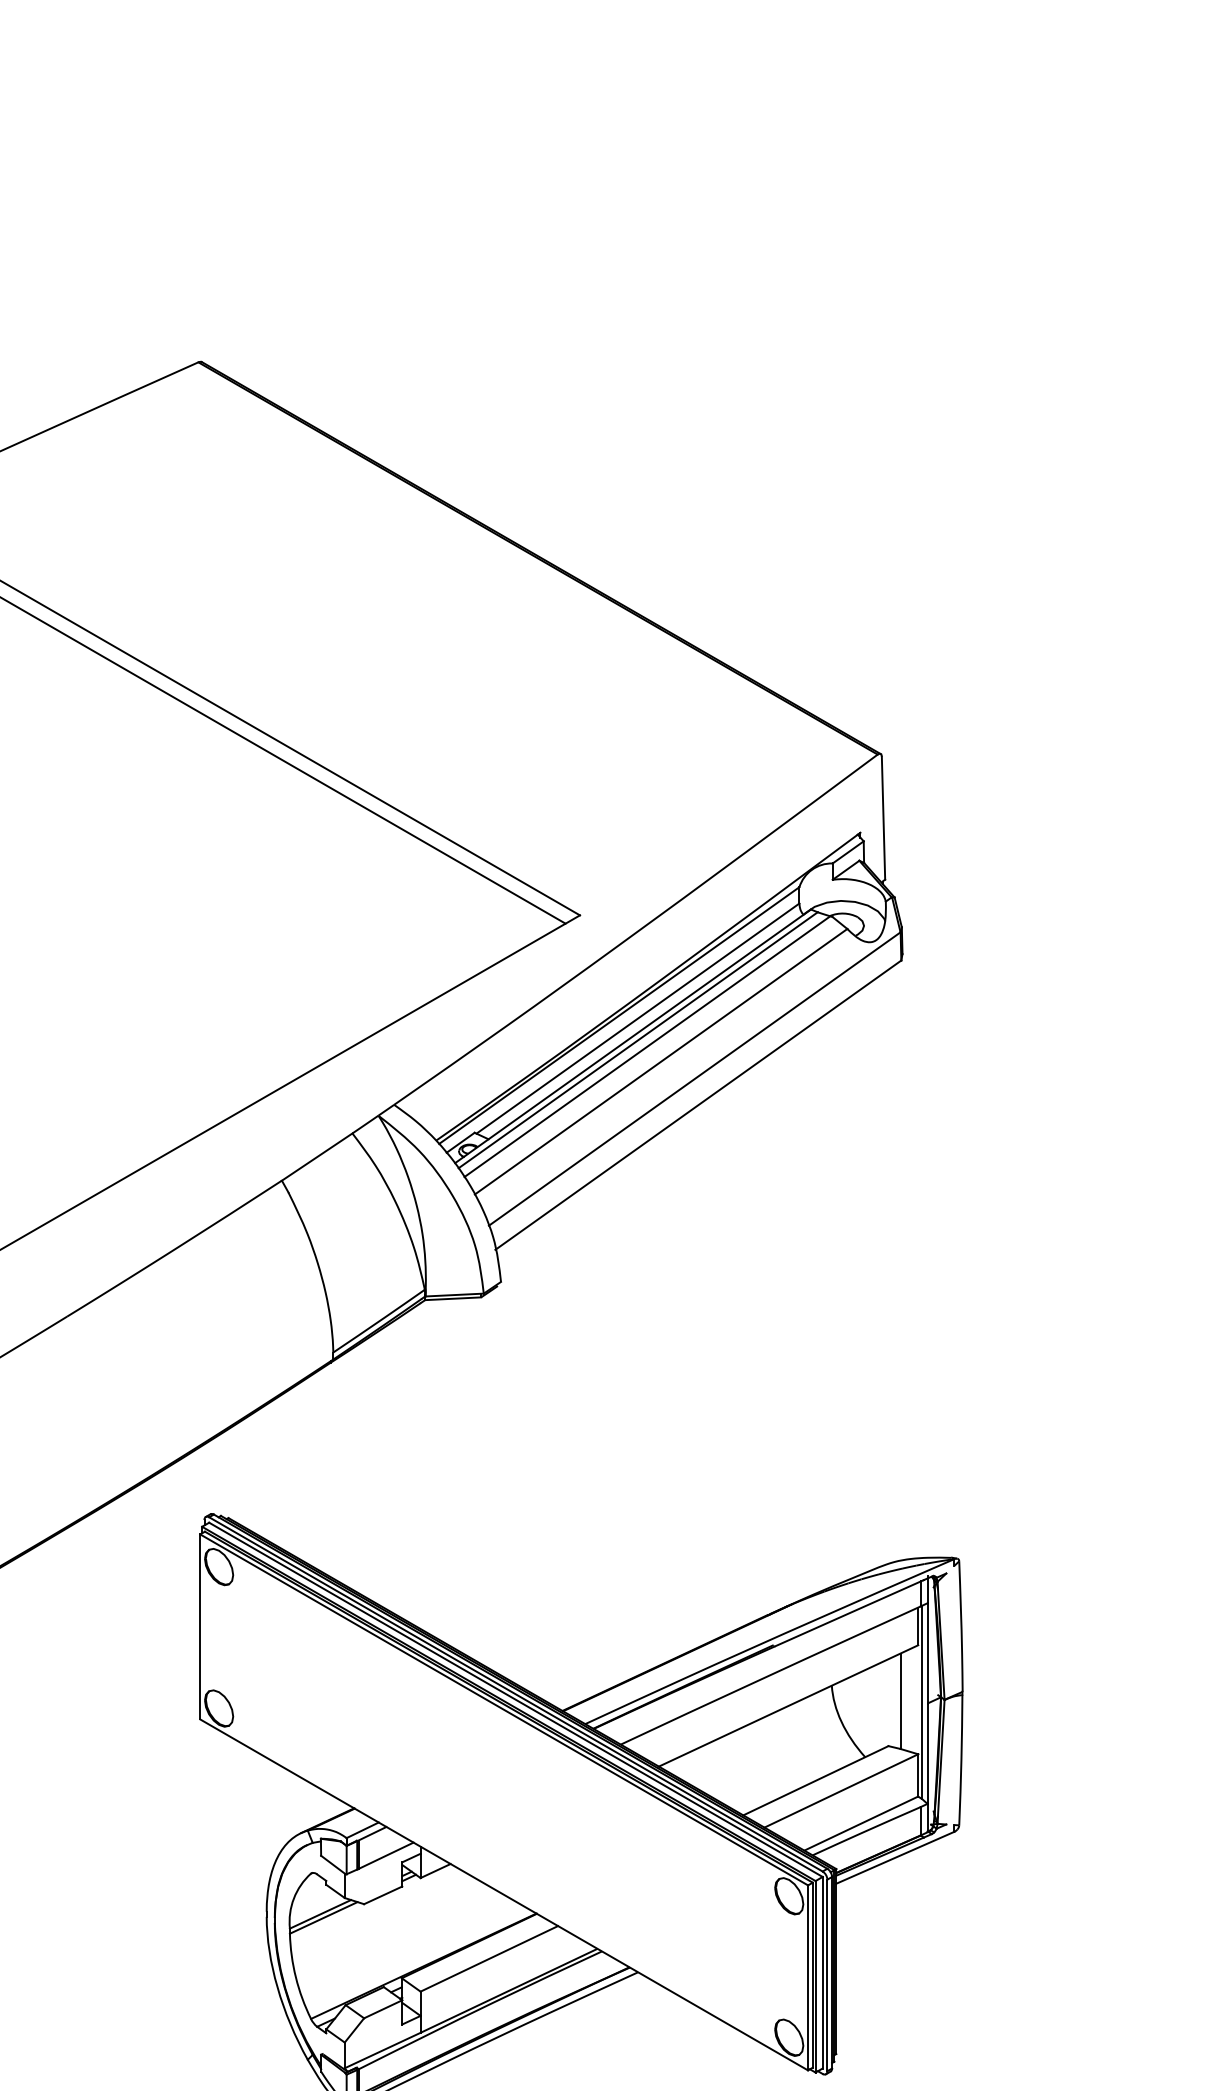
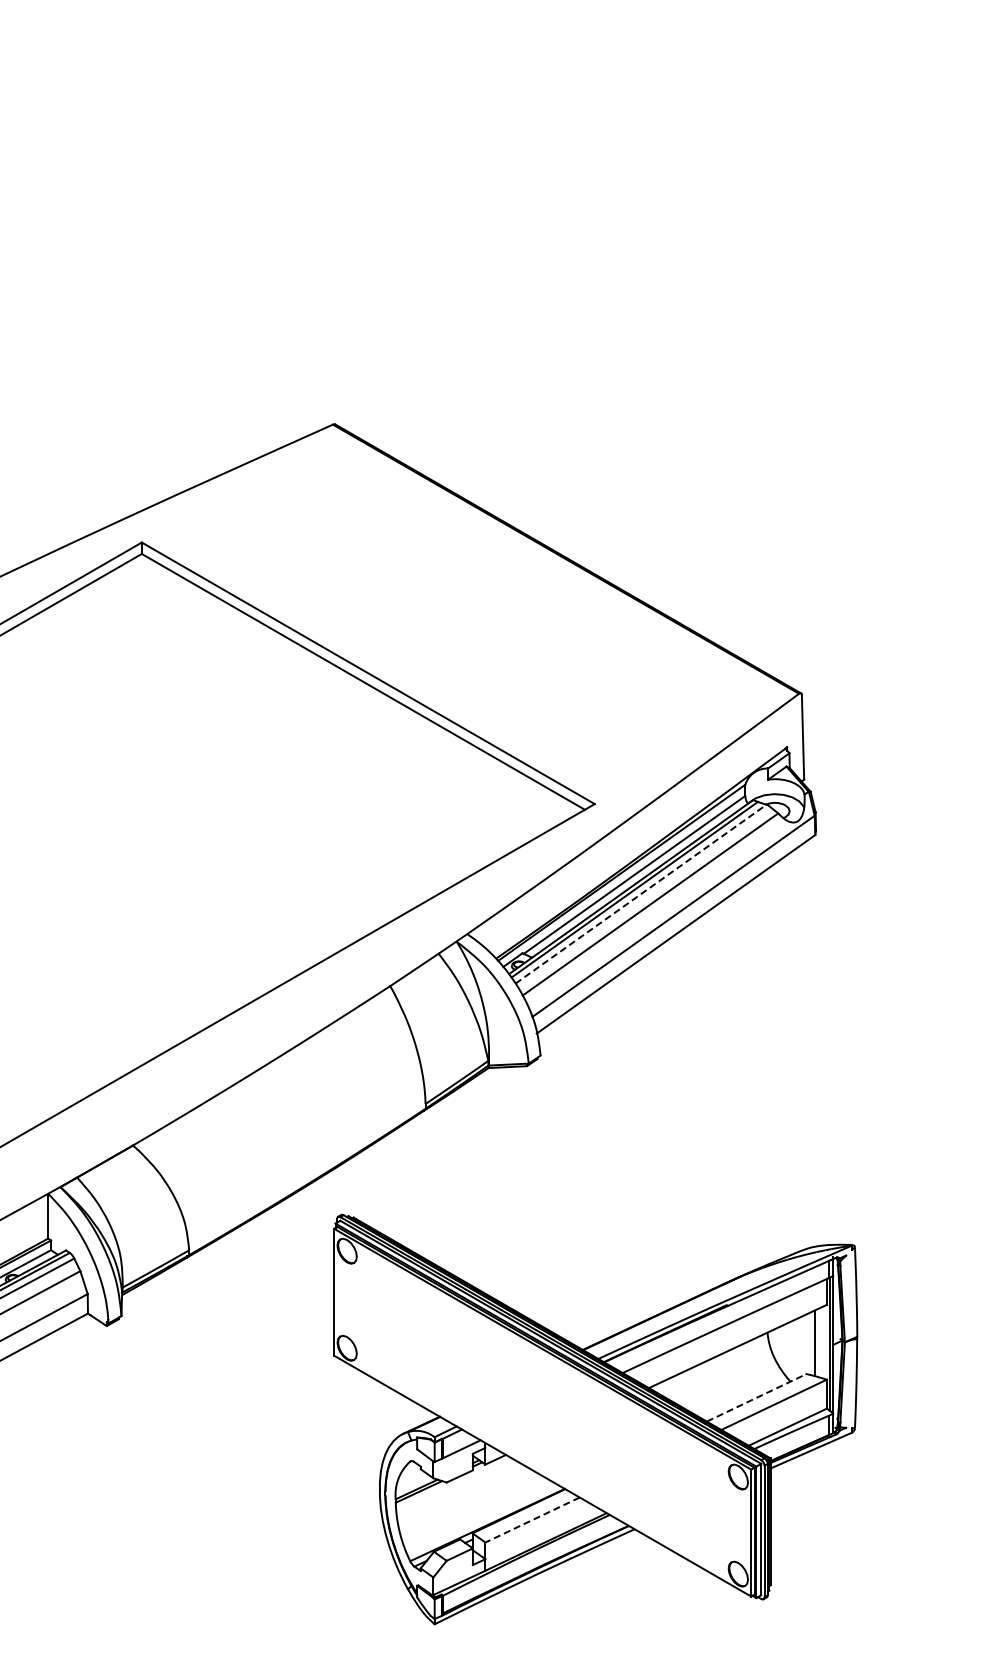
line: (648, 1045) -> (641, 893), solid -> dashed
line: (817, 1780) -> (757, 1397), solid -> dashed
line: (489, 1959) -> (532, 1520), solid -> dashed

